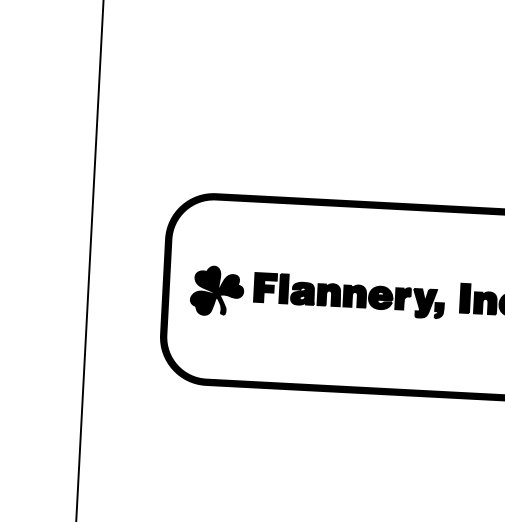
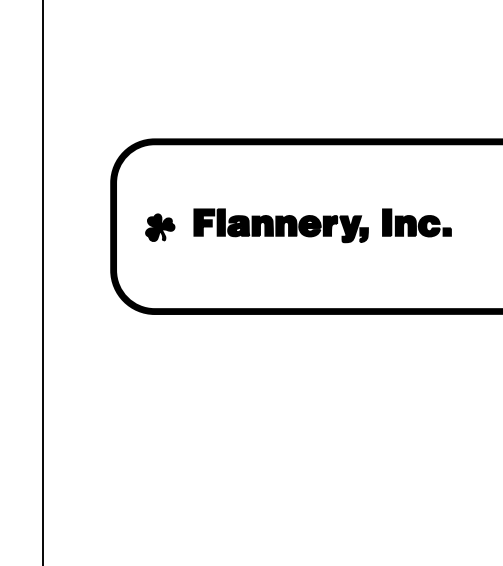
part: (216, 290) -> (159, 227), size x0.6

